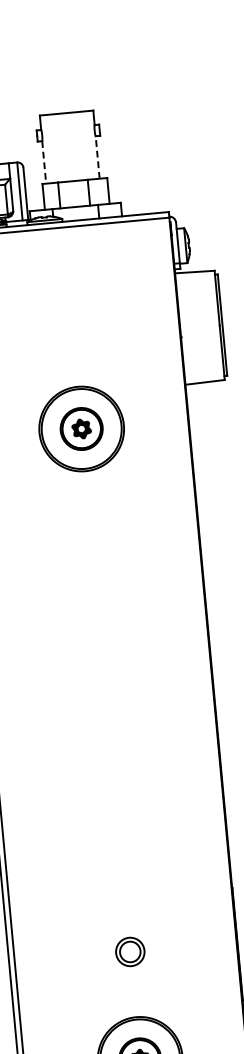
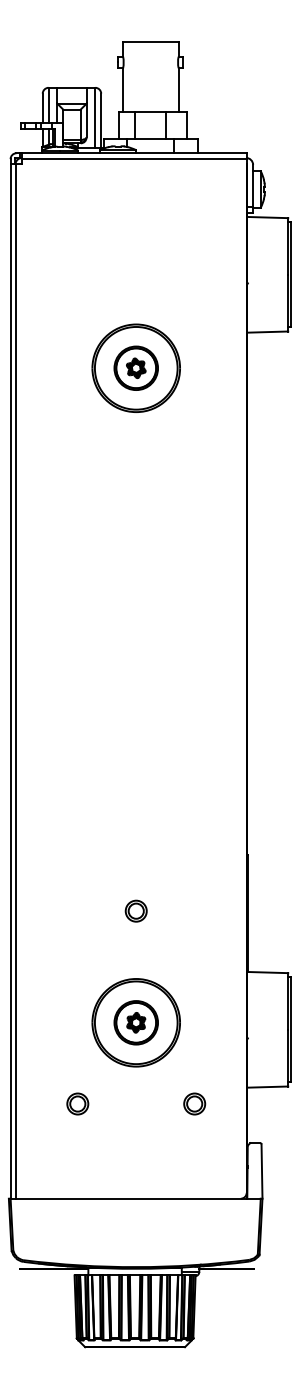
line: (97, 156) -> (178, 89), dashed -> solid
line: (44, 162) -> (123, 90), dashed -> solid
part: (129, 951) -> (135, 910), size x0.71

